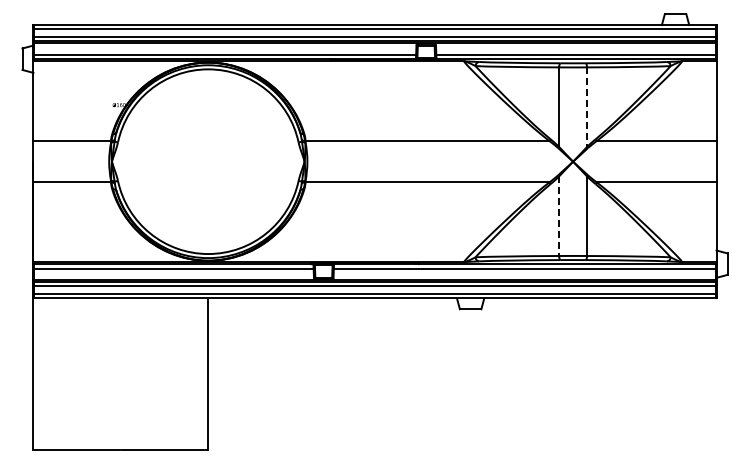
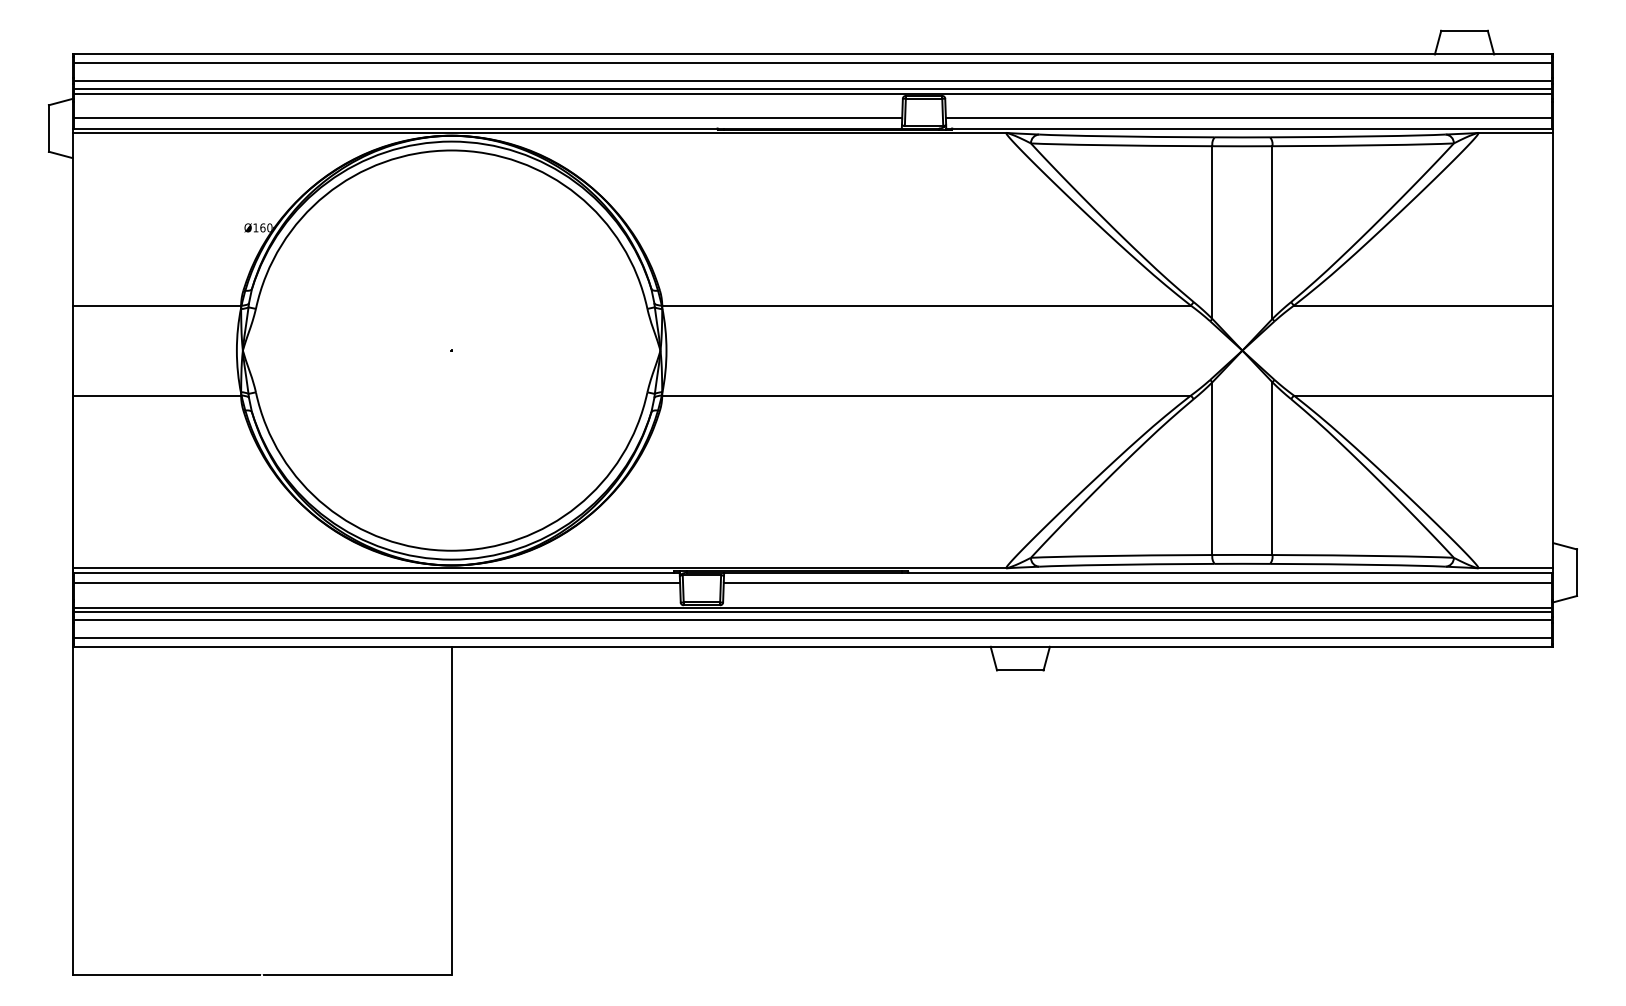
line: (586, 107) -> (1271, 233), dashed -> solid
line: (559, 216) -> (1212, 469), dashed -> solid

